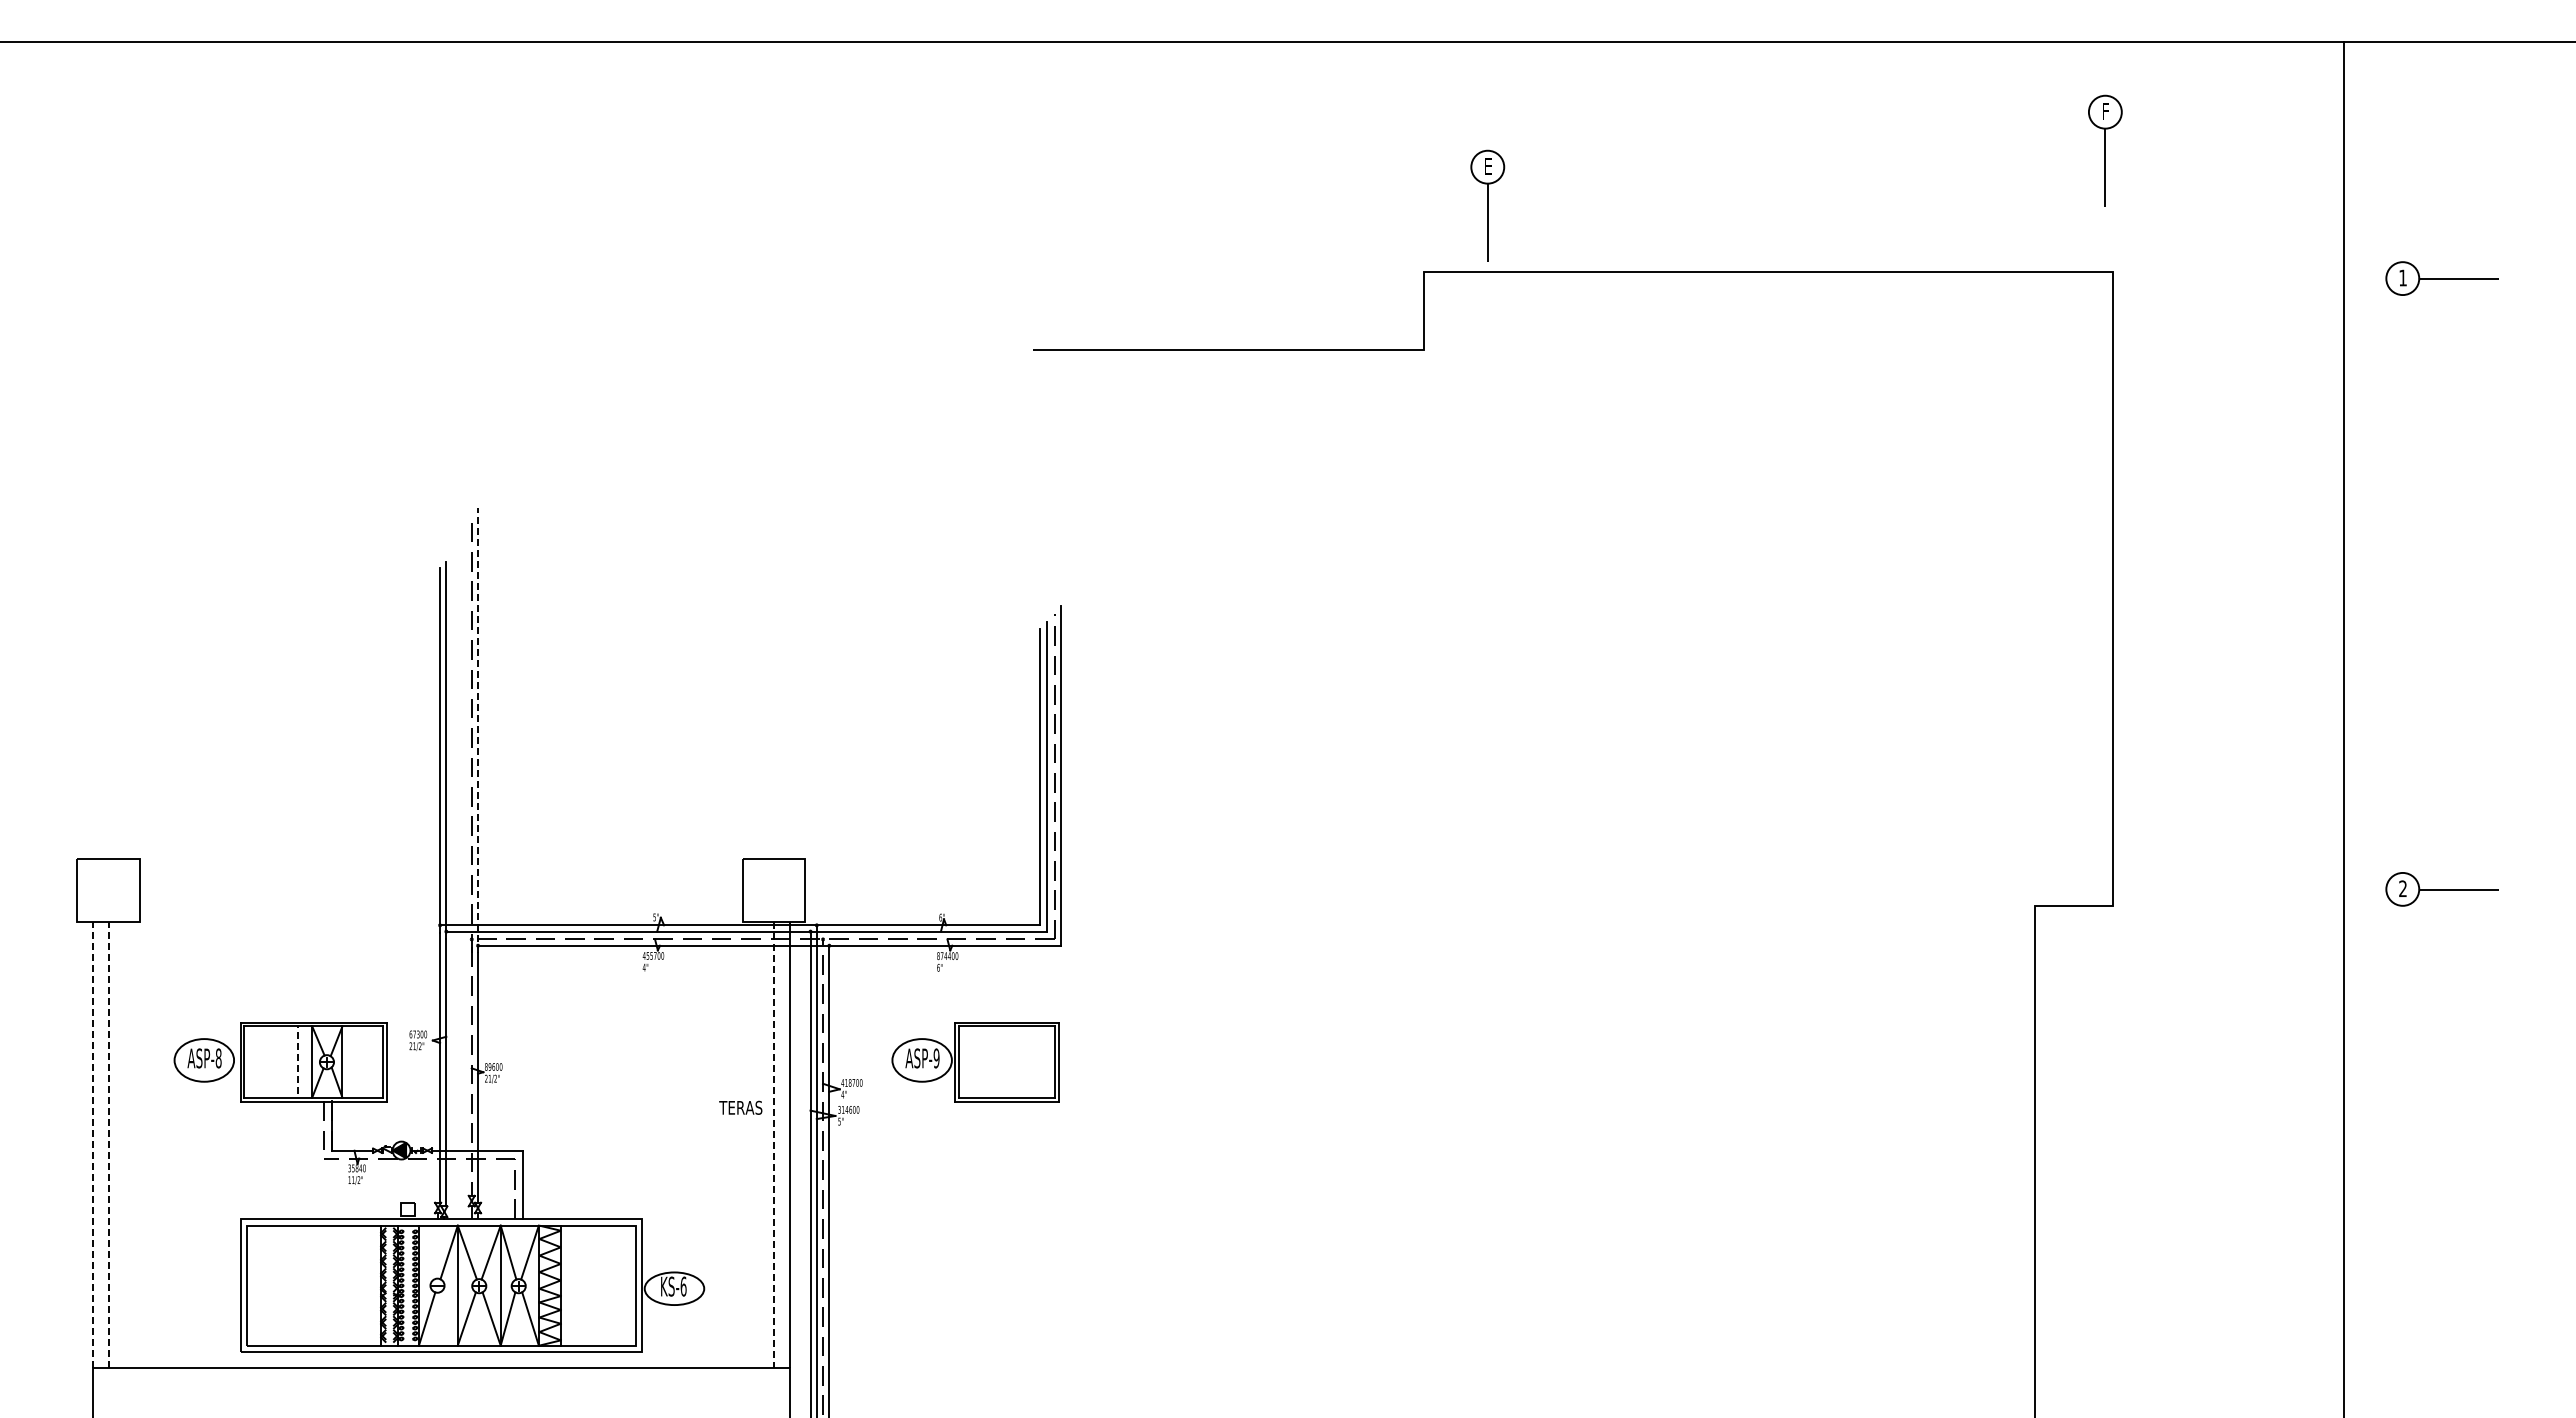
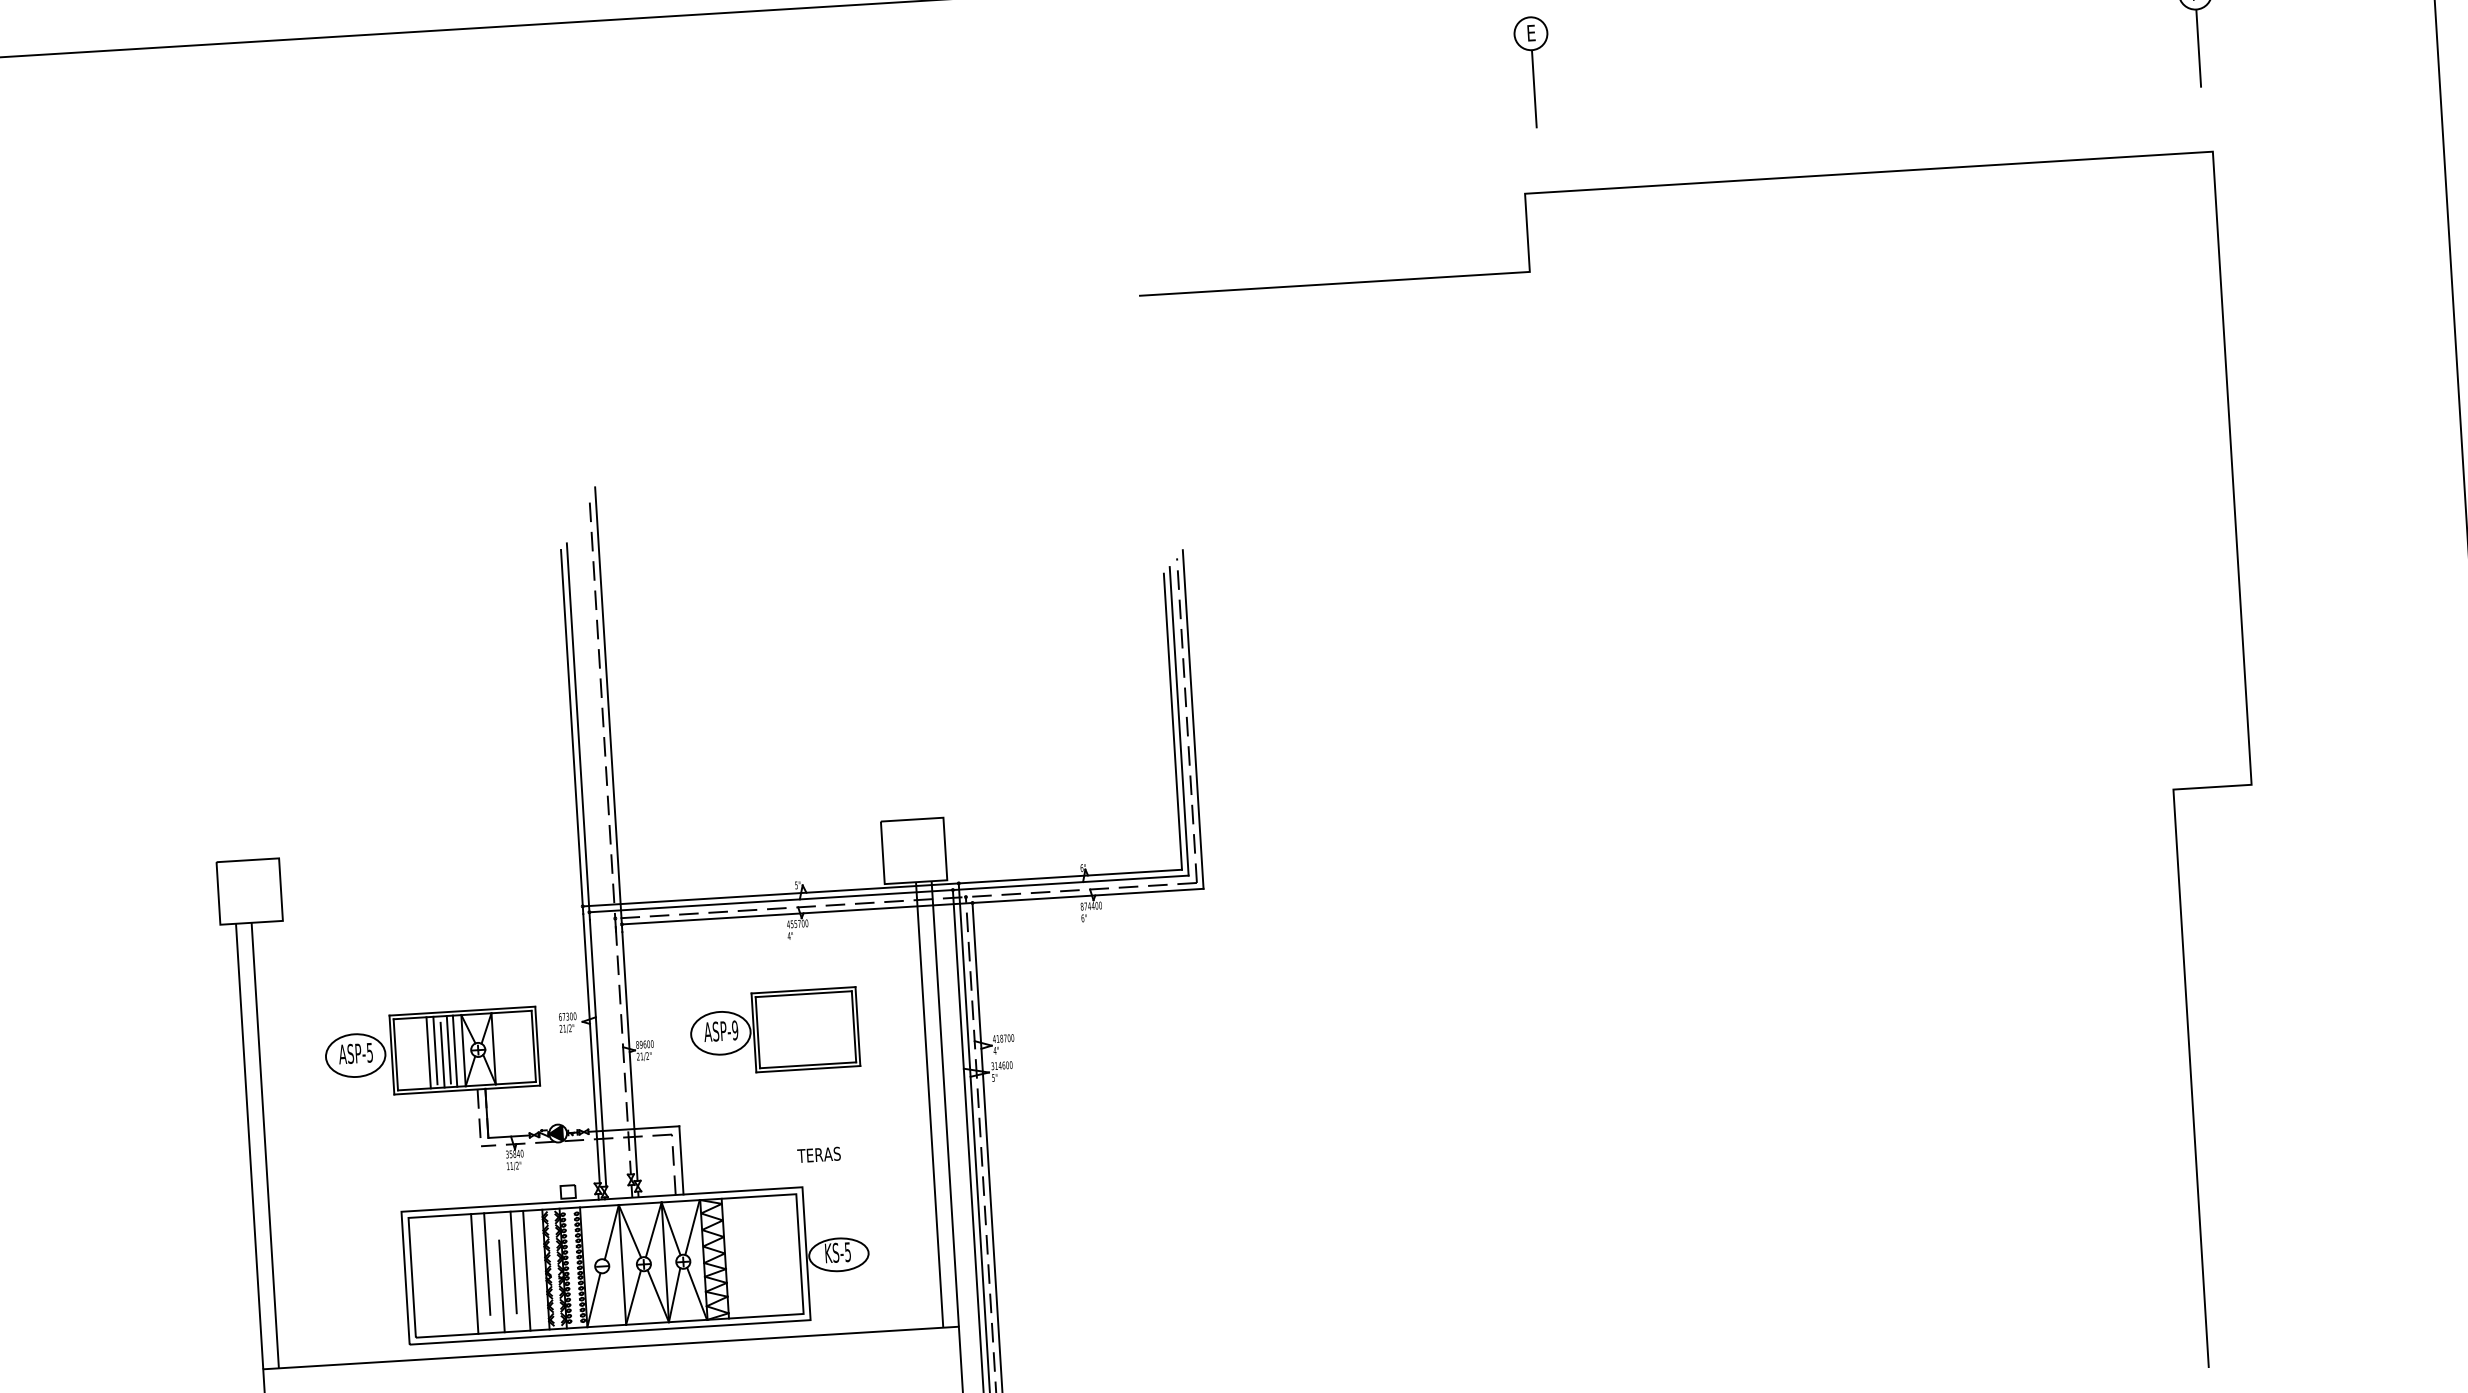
part: (1487, 205) -> (1533, 71), moved
line: (478, 730) -> (609, 709), dashed -> solid
text: (218, 1058) -> (369, 1052), ASP-8 -> ASP-5
line: (284, 1060) -> (435, 1050), added
line: (297, 1060) -> (448, 1050), dashed -> solid
line: (277, 1061) -> (428, 1052), added
line: (303, 1061) -> (454, 1050), added
part: (975, 1062) -> (774, 1032), moved
line: (291, 1064) -> (442, 1054), added
text: (740, 1107) -> (818, 1154), moved
line: (92, 1144) -> (249, 1146), dashed -> solid
line: (108, 1144) -> (265, 1145), dashed -> solid
line: (774, 1145) -> (930, 1105), dashed -> solid
line: (322, 1276) -> (486, 1264), added
line: (349, 1276) -> (513, 1262), added
line: (309, 1285) -> (474, 1273), added
line: (361, 1285) -> (526, 1270), added
text: (683, 1286) -> (847, 1252), KS-6 -> KS-5
line: (336, 1299) -> (502, 1286), added

